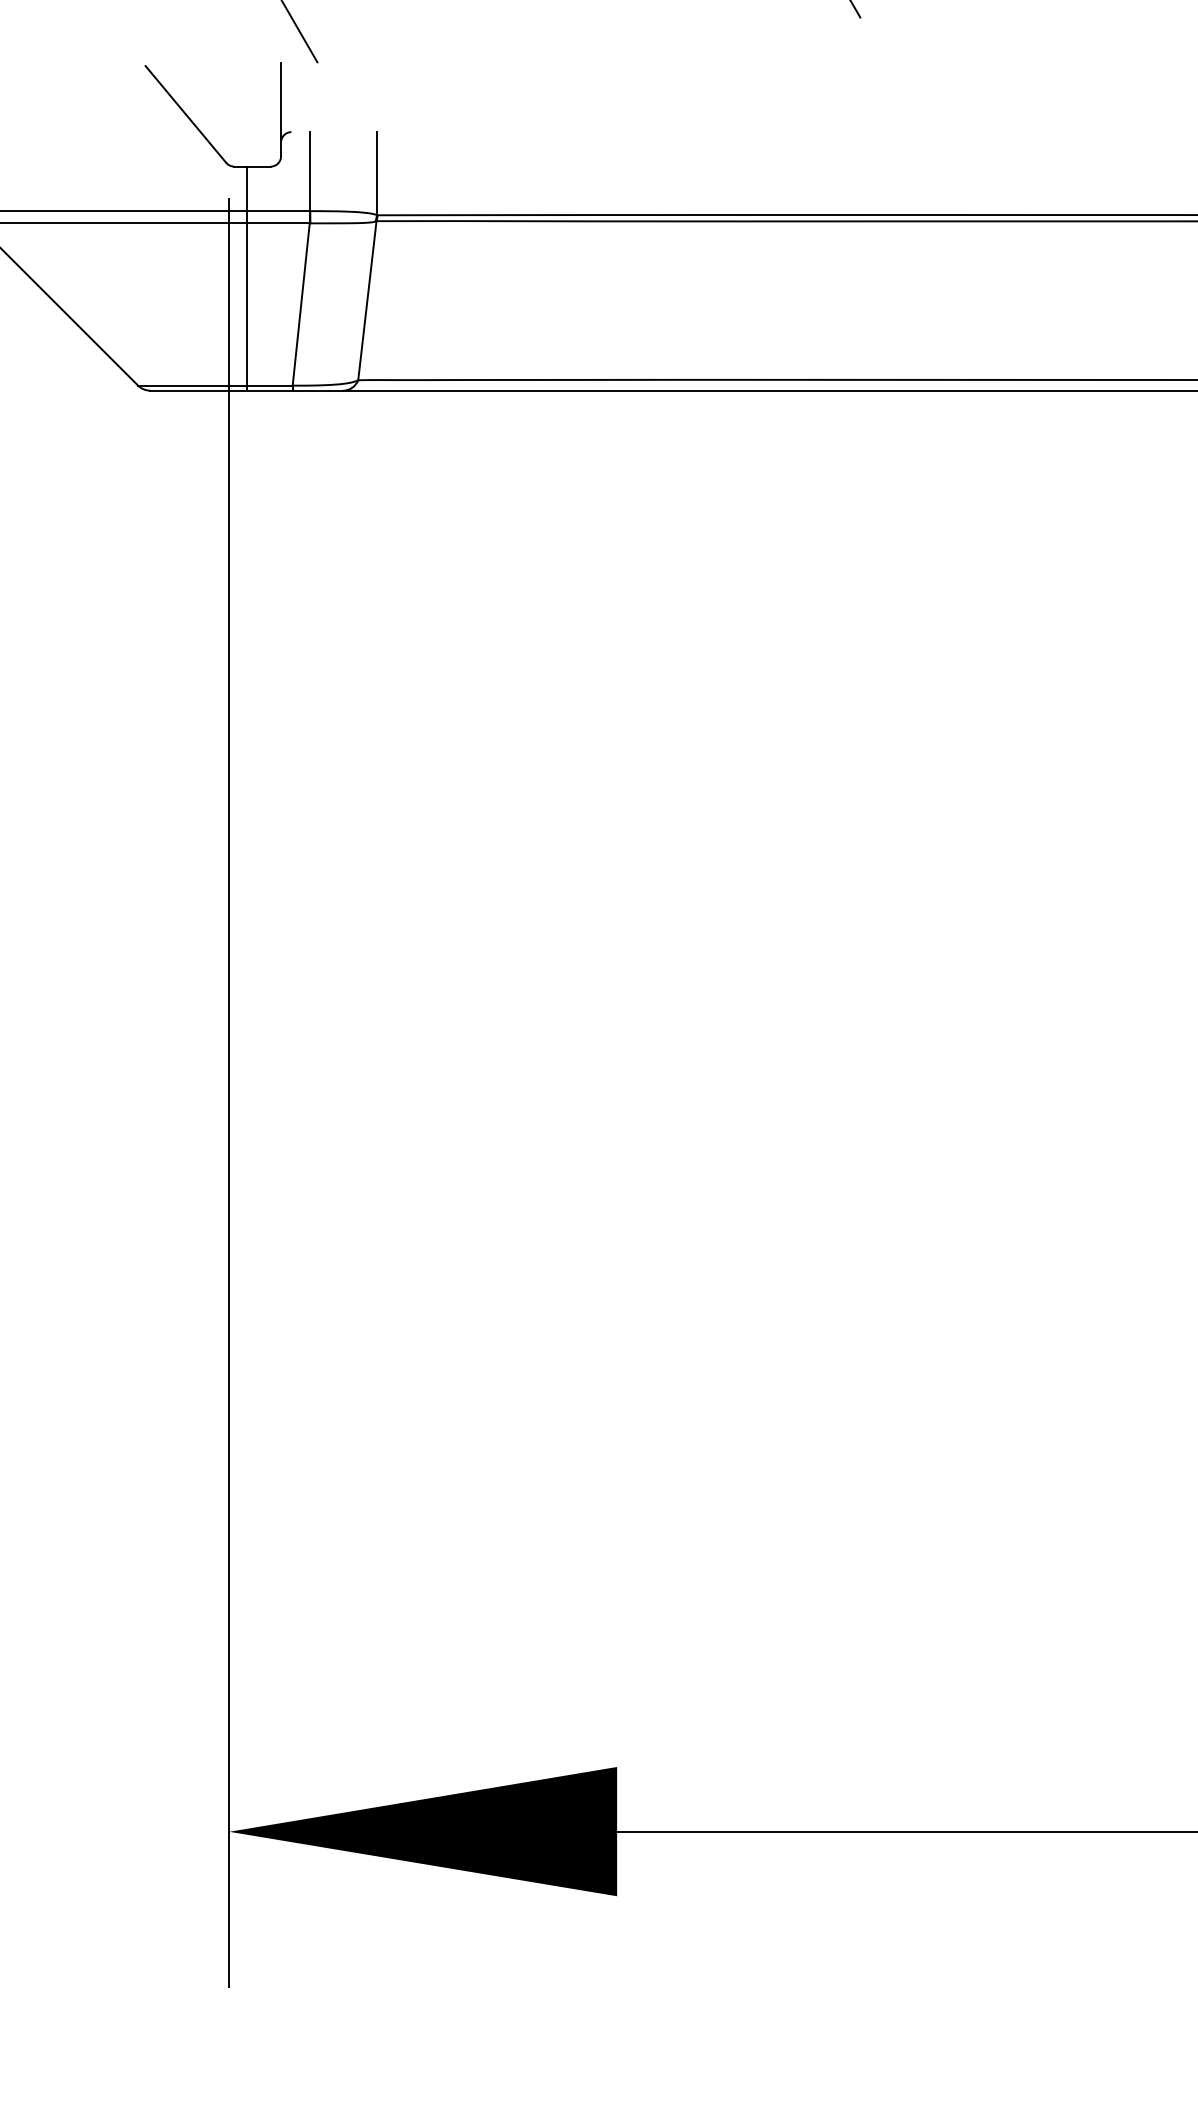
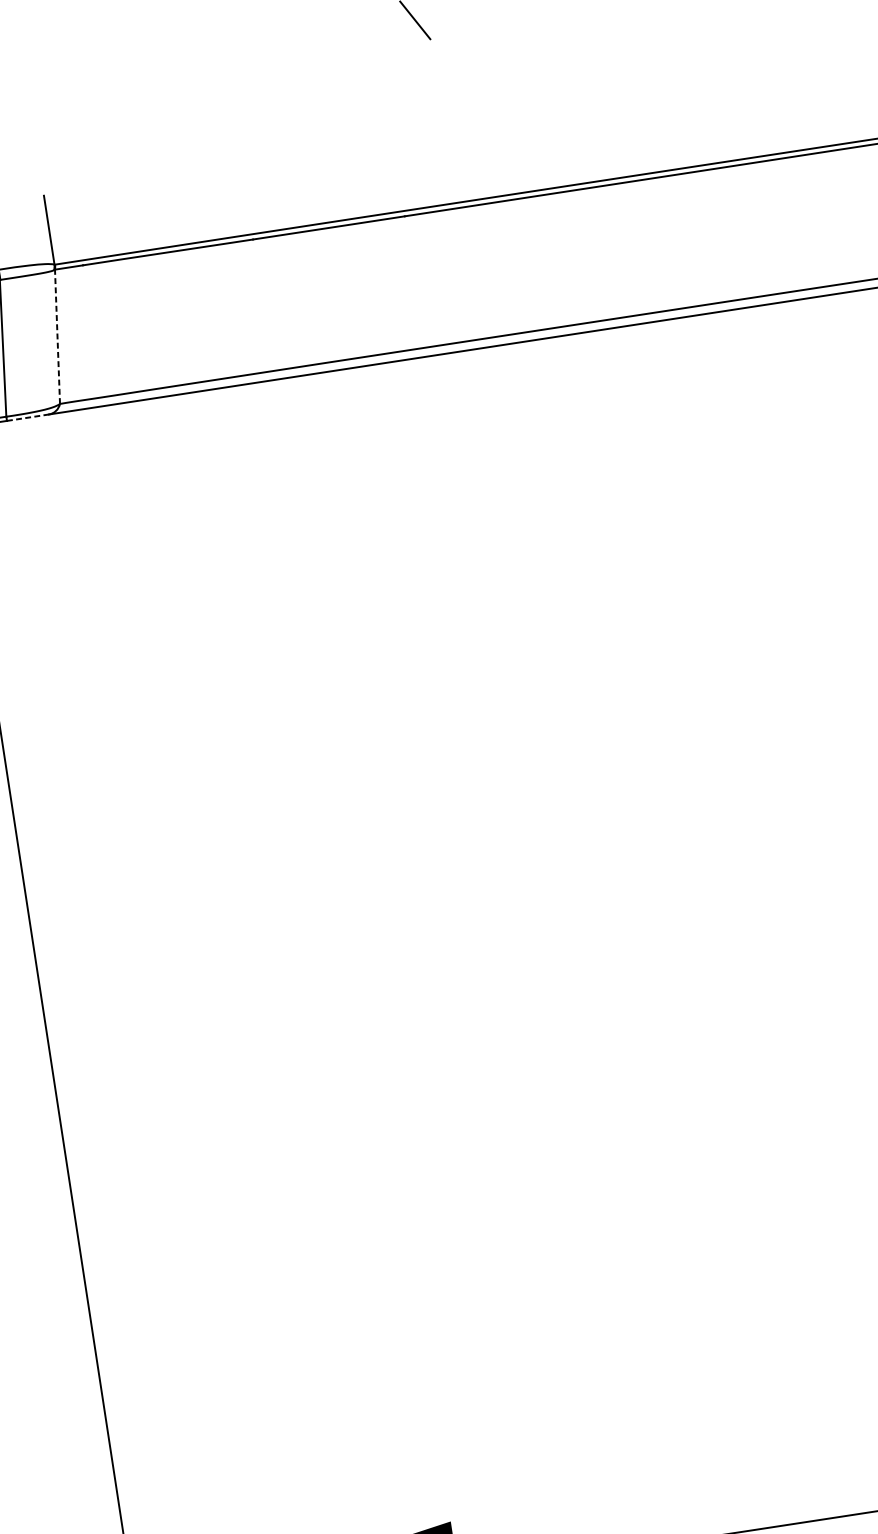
line: (367, 300) -> (57, 336), solid -> dashed
line: (318, 390) -> (28, 417), solid -> dashed

